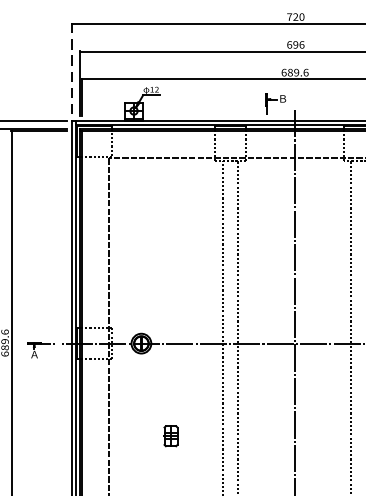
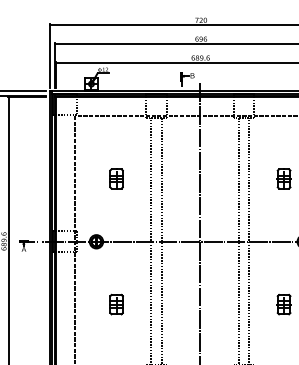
line: (72, 70) -> (49, 56), dashed -> solid
part: (170, 250) -> (116, 178), added
part: (170, 436) -> (116, 304), size x1.43

